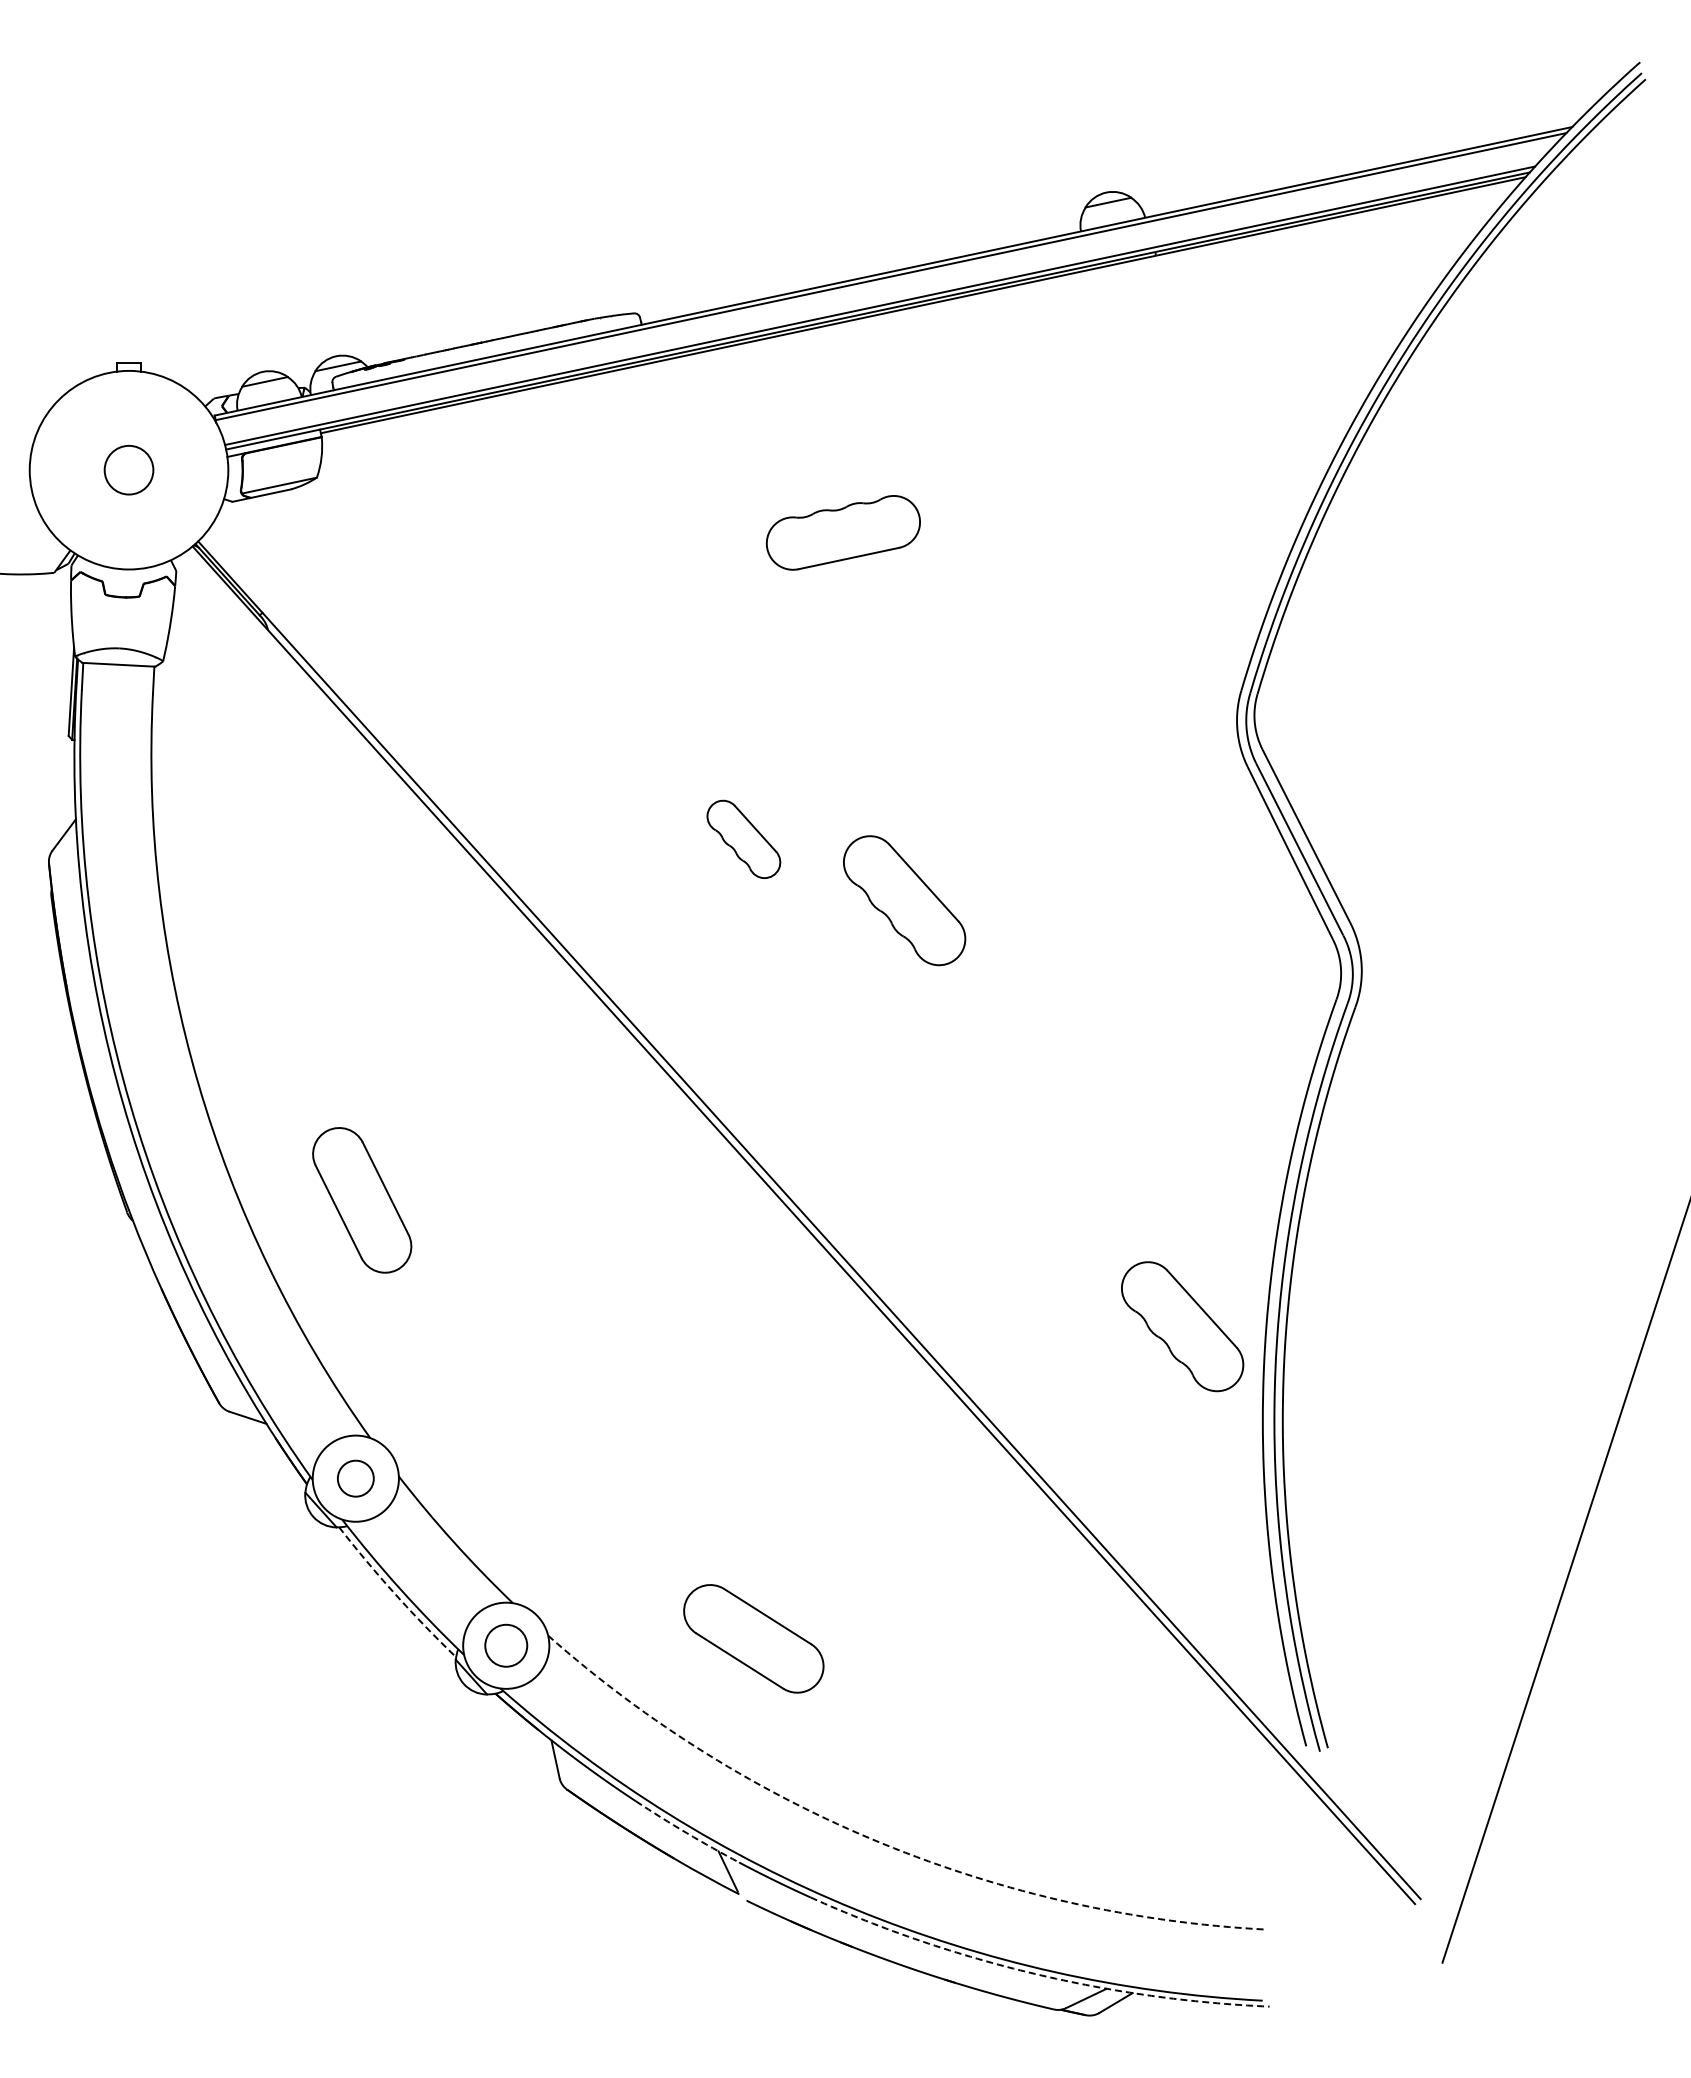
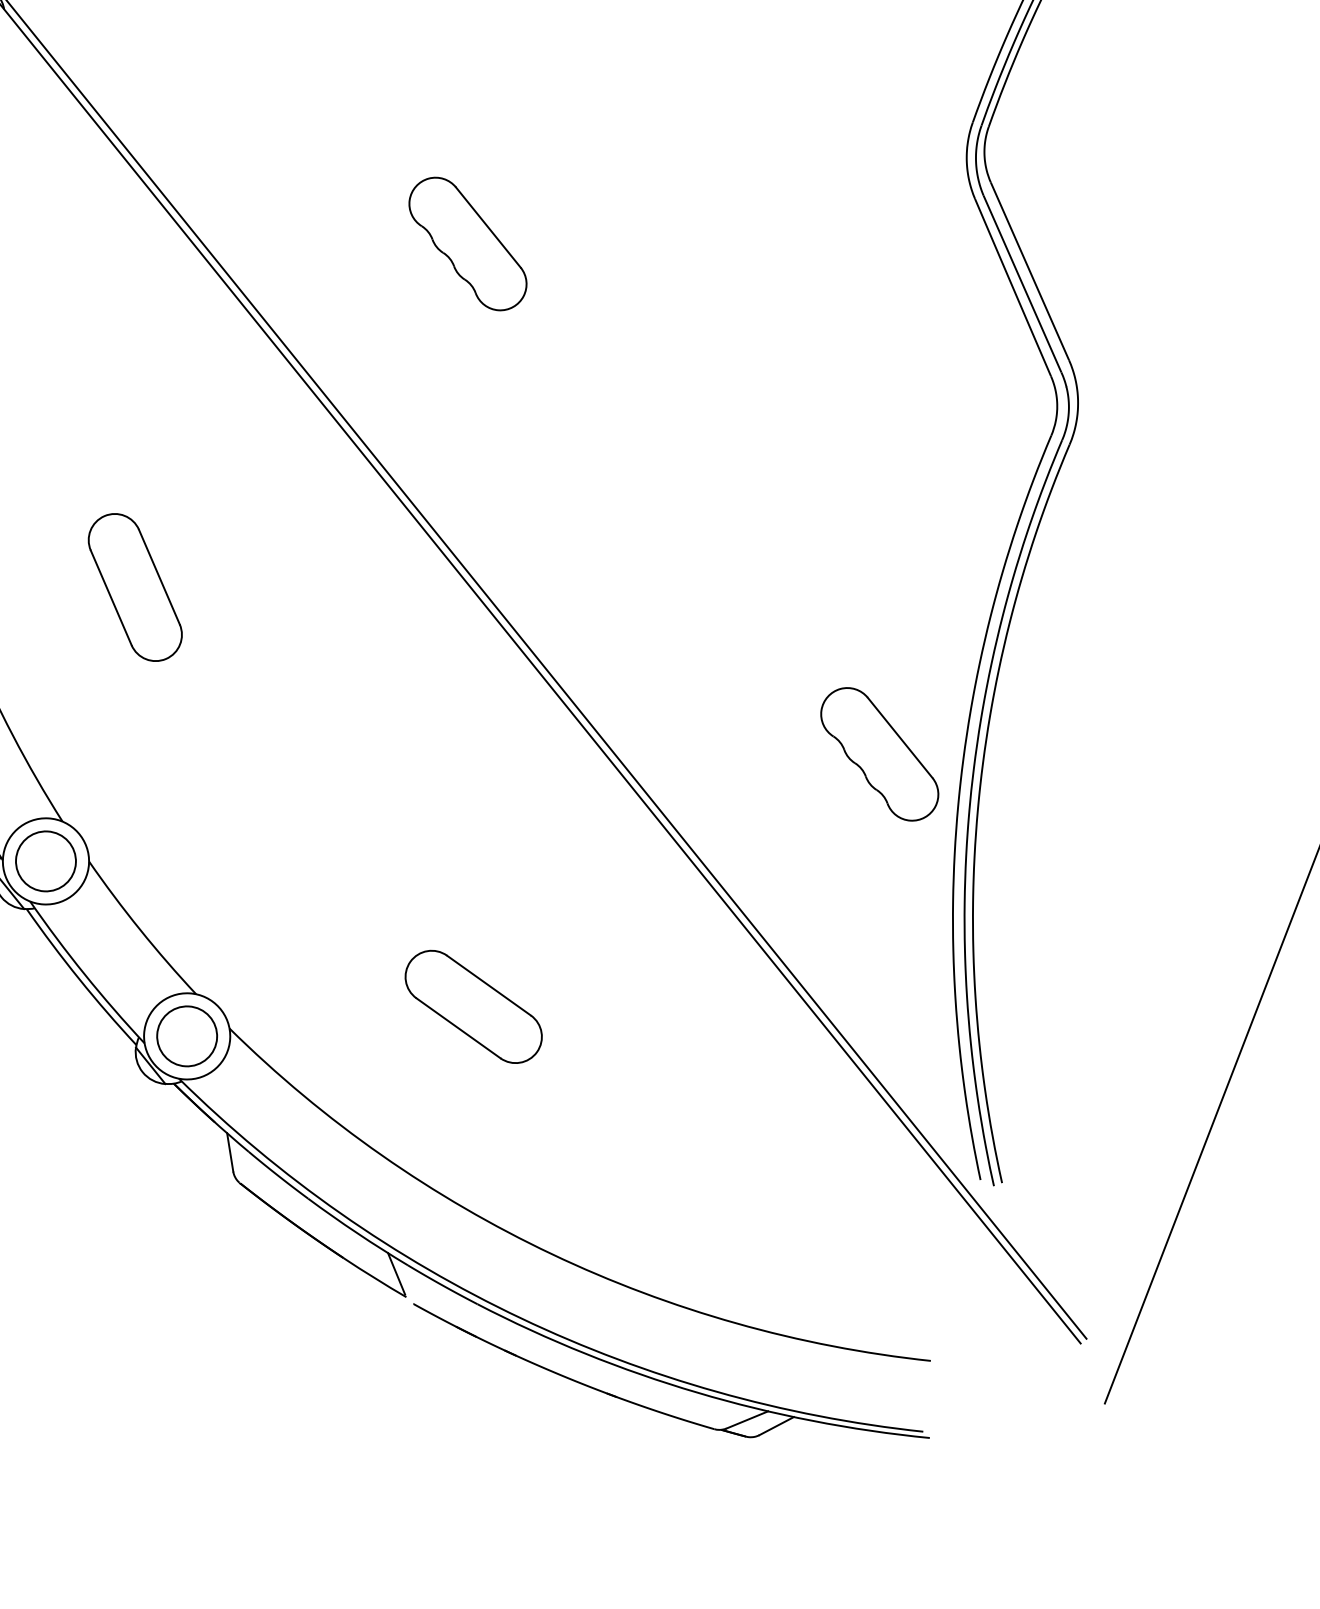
part: (743, 839) -> (467, 244), size x1.67
part: (904, 900) -> (625, 313), removed
part: (362, 1200) -> (135, 587), moved
circle: (355, 1478) -> (45, 861), size x1.67
arc: (395, 1594) -> (79, 979), dashed -> solid
part: (753, 1638) -> (473, 1006), moved
circle: (506, 1645) -> (187, 1036), size x1.43
arc: (686, 1833) -> (356, 1233), dashed -> solid
arc: (882, 1843) -> (552, 1254), dashed -> solid
arc: (1034, 1973) -> (696, 1392), dashed -> solid

